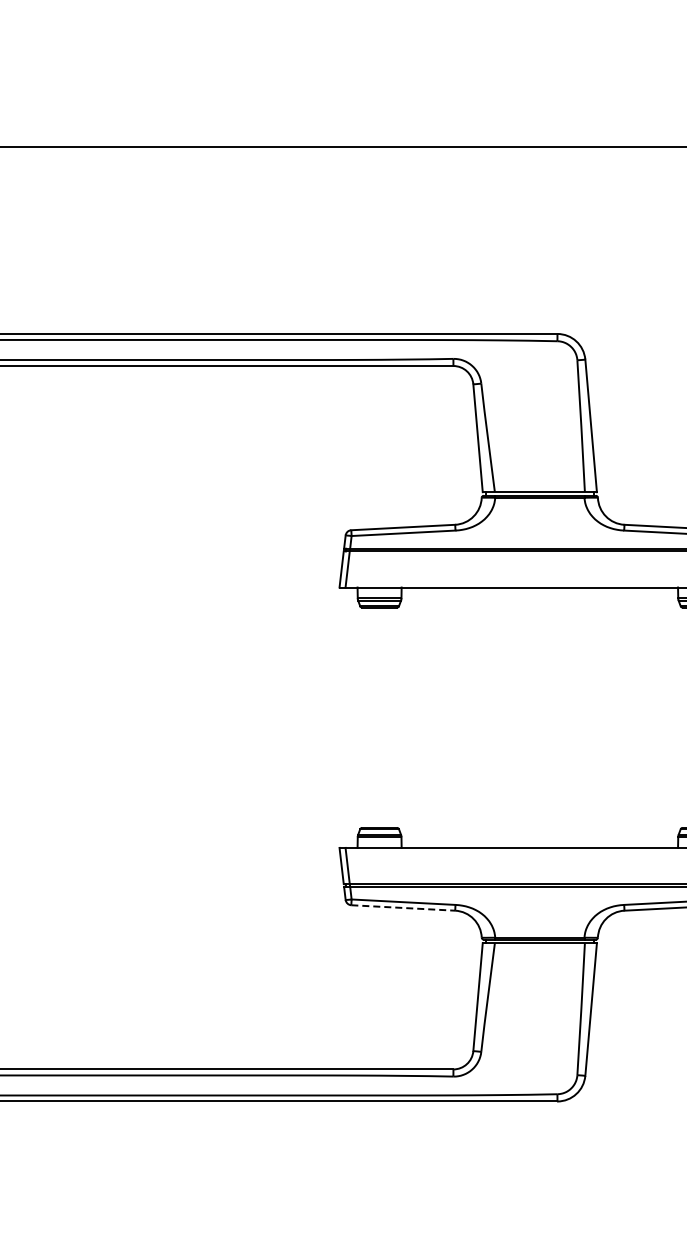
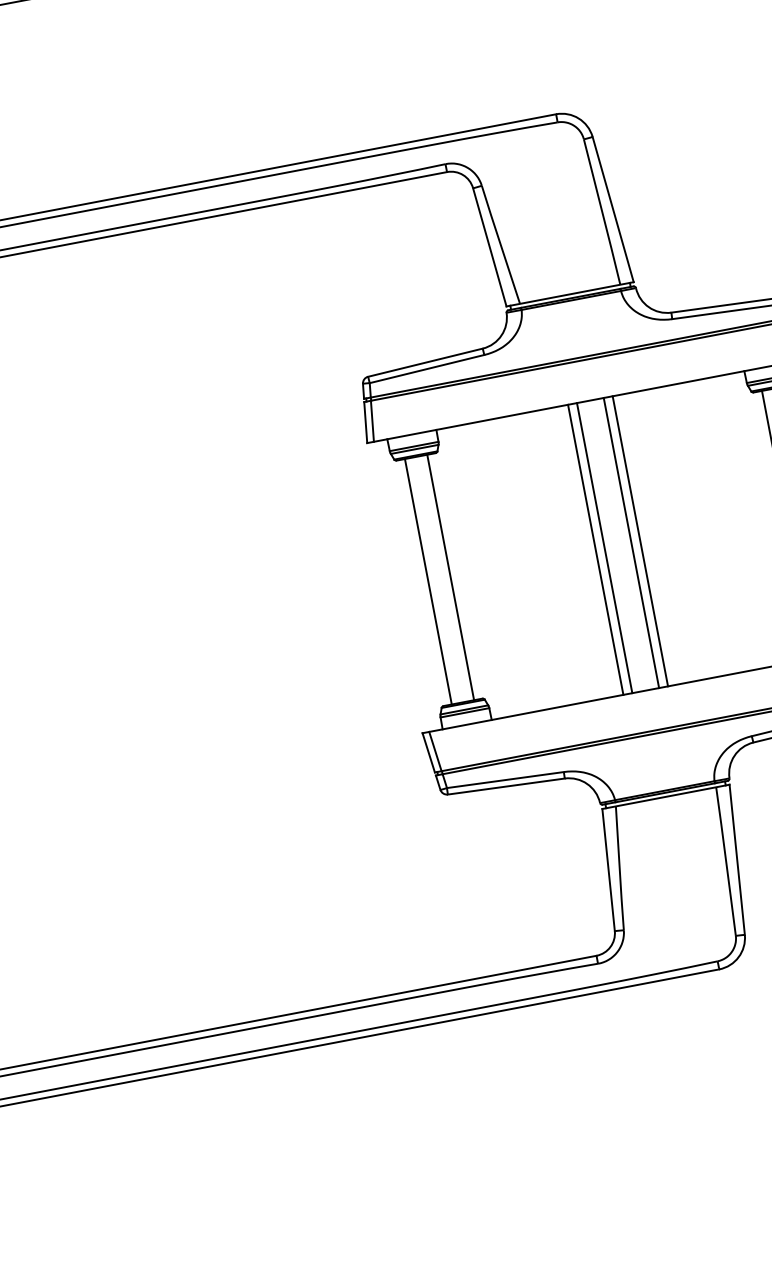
line: (369, 717) -> (428, 581), added
line: (389, 717) -> (450, 577), added
line: (519, 717) -> (595, 549), added
line: (527, 717) -> (604, 547), added
line: (551, 717) -> (630, 542), added
line: (559, 717) -> (639, 541), added
line: (403, 908) -> (506, 787), dashed -> solid

